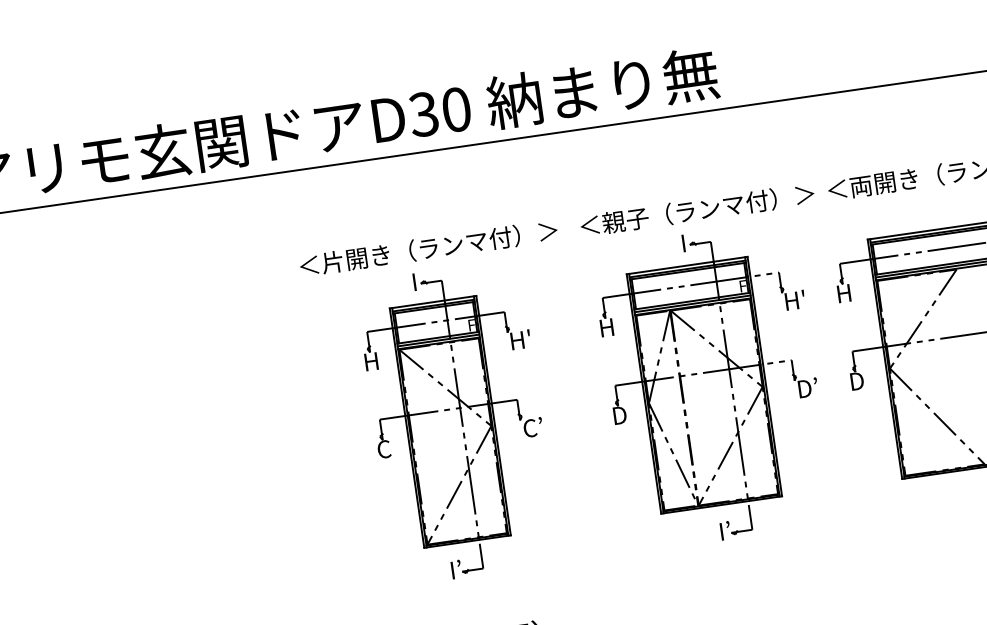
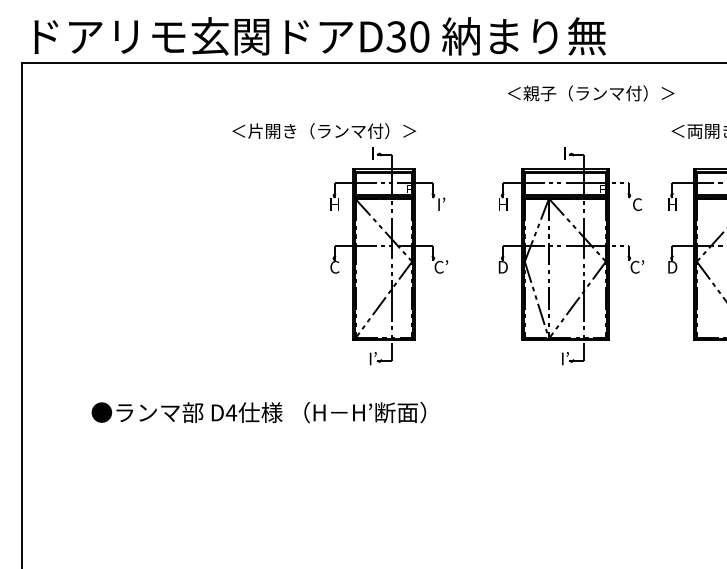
text: (696, 210) -> (590, 93), moved
text: (428, 247) -> (324, 130), moved
text: (795, 300) -> (637, 204), H' -> C
text: (520, 338) -> (441, 203), H' -> I’
text: (807, 387) -> (637, 266), D’ -> C’

